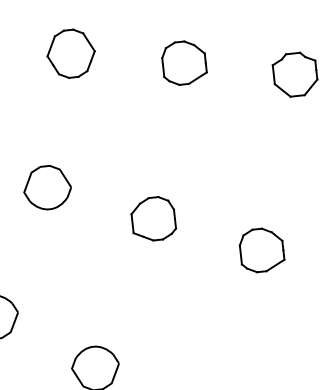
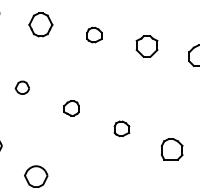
part: (184, 61) -> (94, 34), size x0.7
part: (47, 187) -> (22, 87), size x0.6
part: (153, 219) -> (71, 108), size x0.7
part: (260, 249) -> (121, 128), size x0.7

